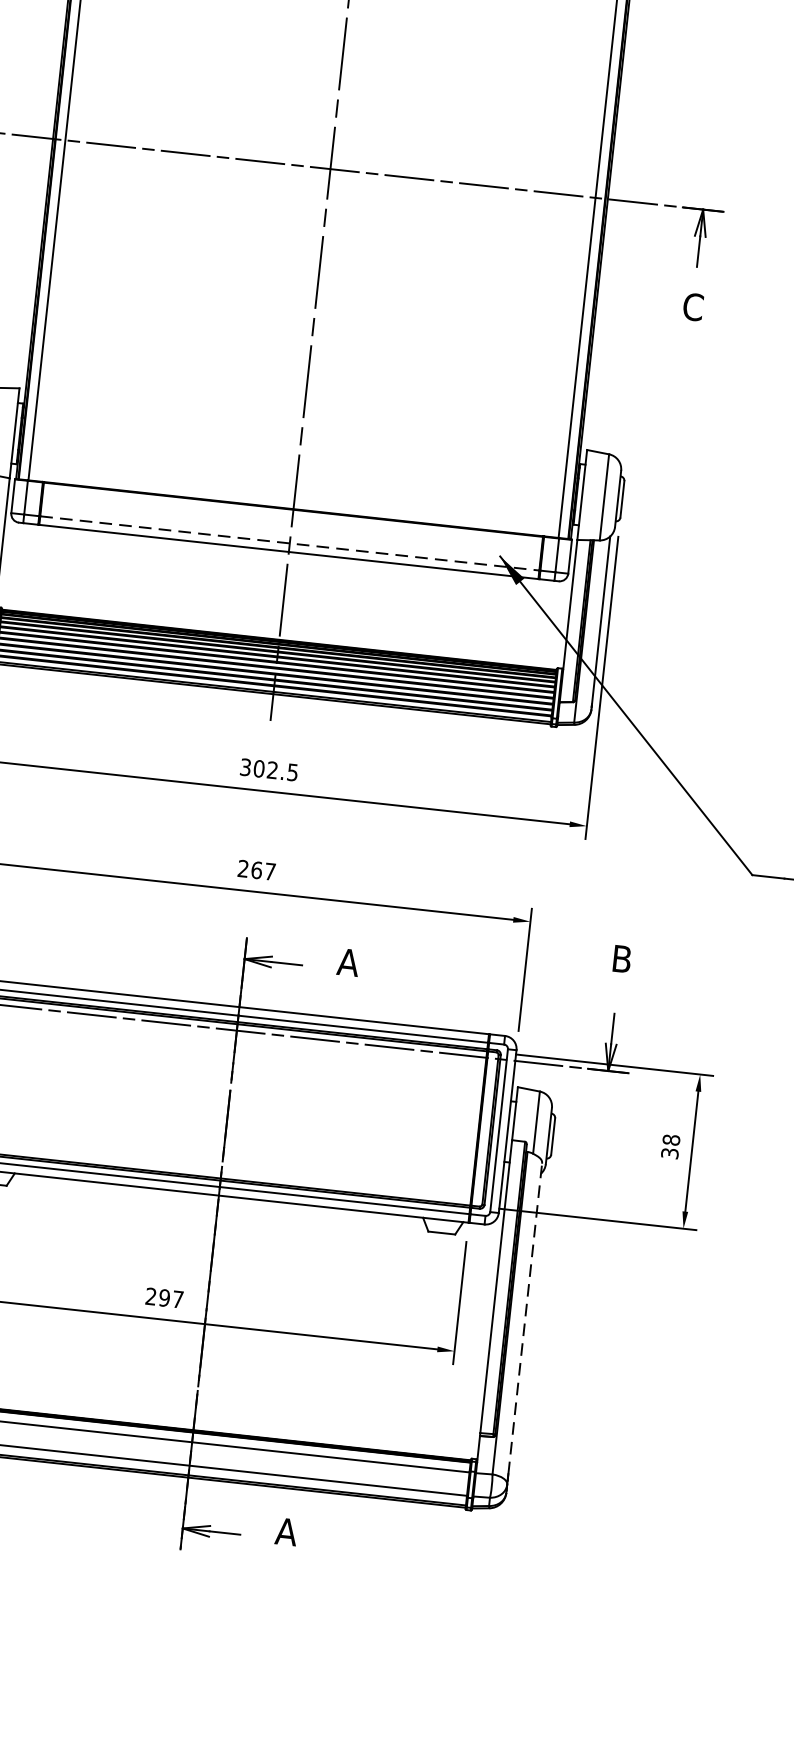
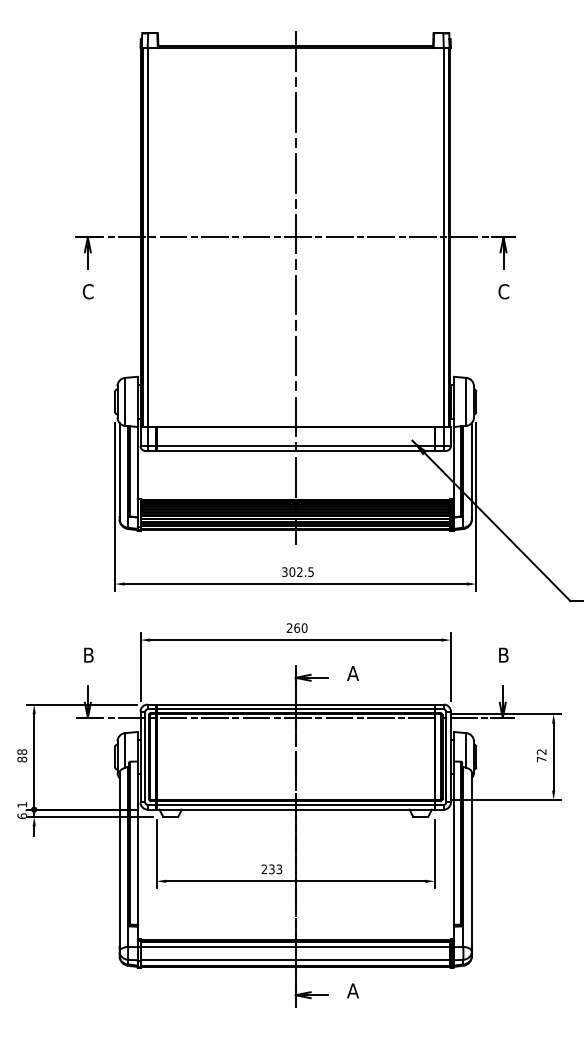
line: (291, 544) -> (296, 446), dashed -> solid
text: (270, 870) -> (304, 627), 267 -> 260
text: (670, 1146) -> (541, 755), 38 -> 72
text: (170, 1299) -> (275, 869), 297 -> 233
line: (524, 1319) -> (471, 859), dashed -> solid

